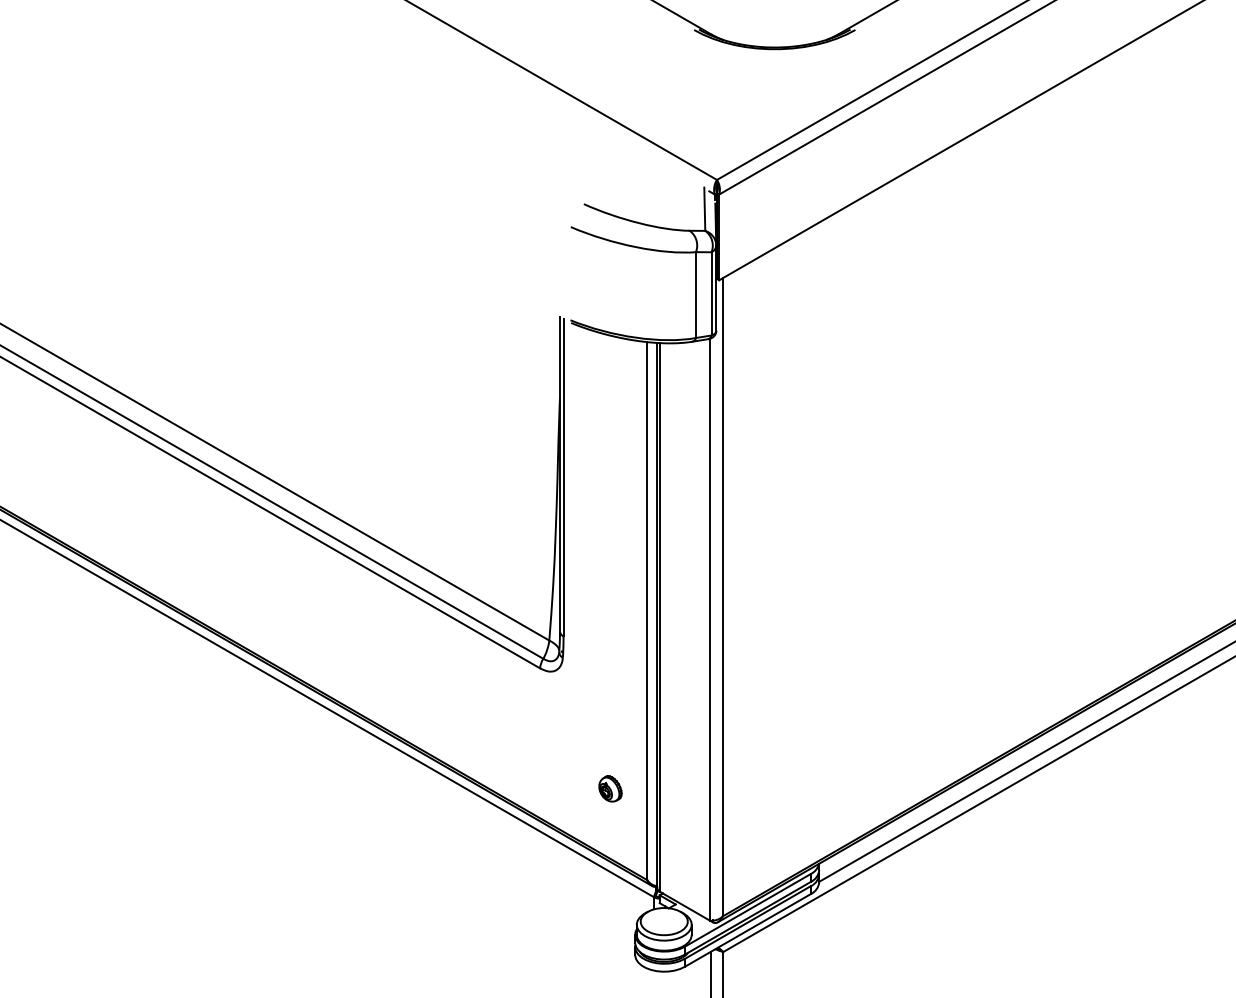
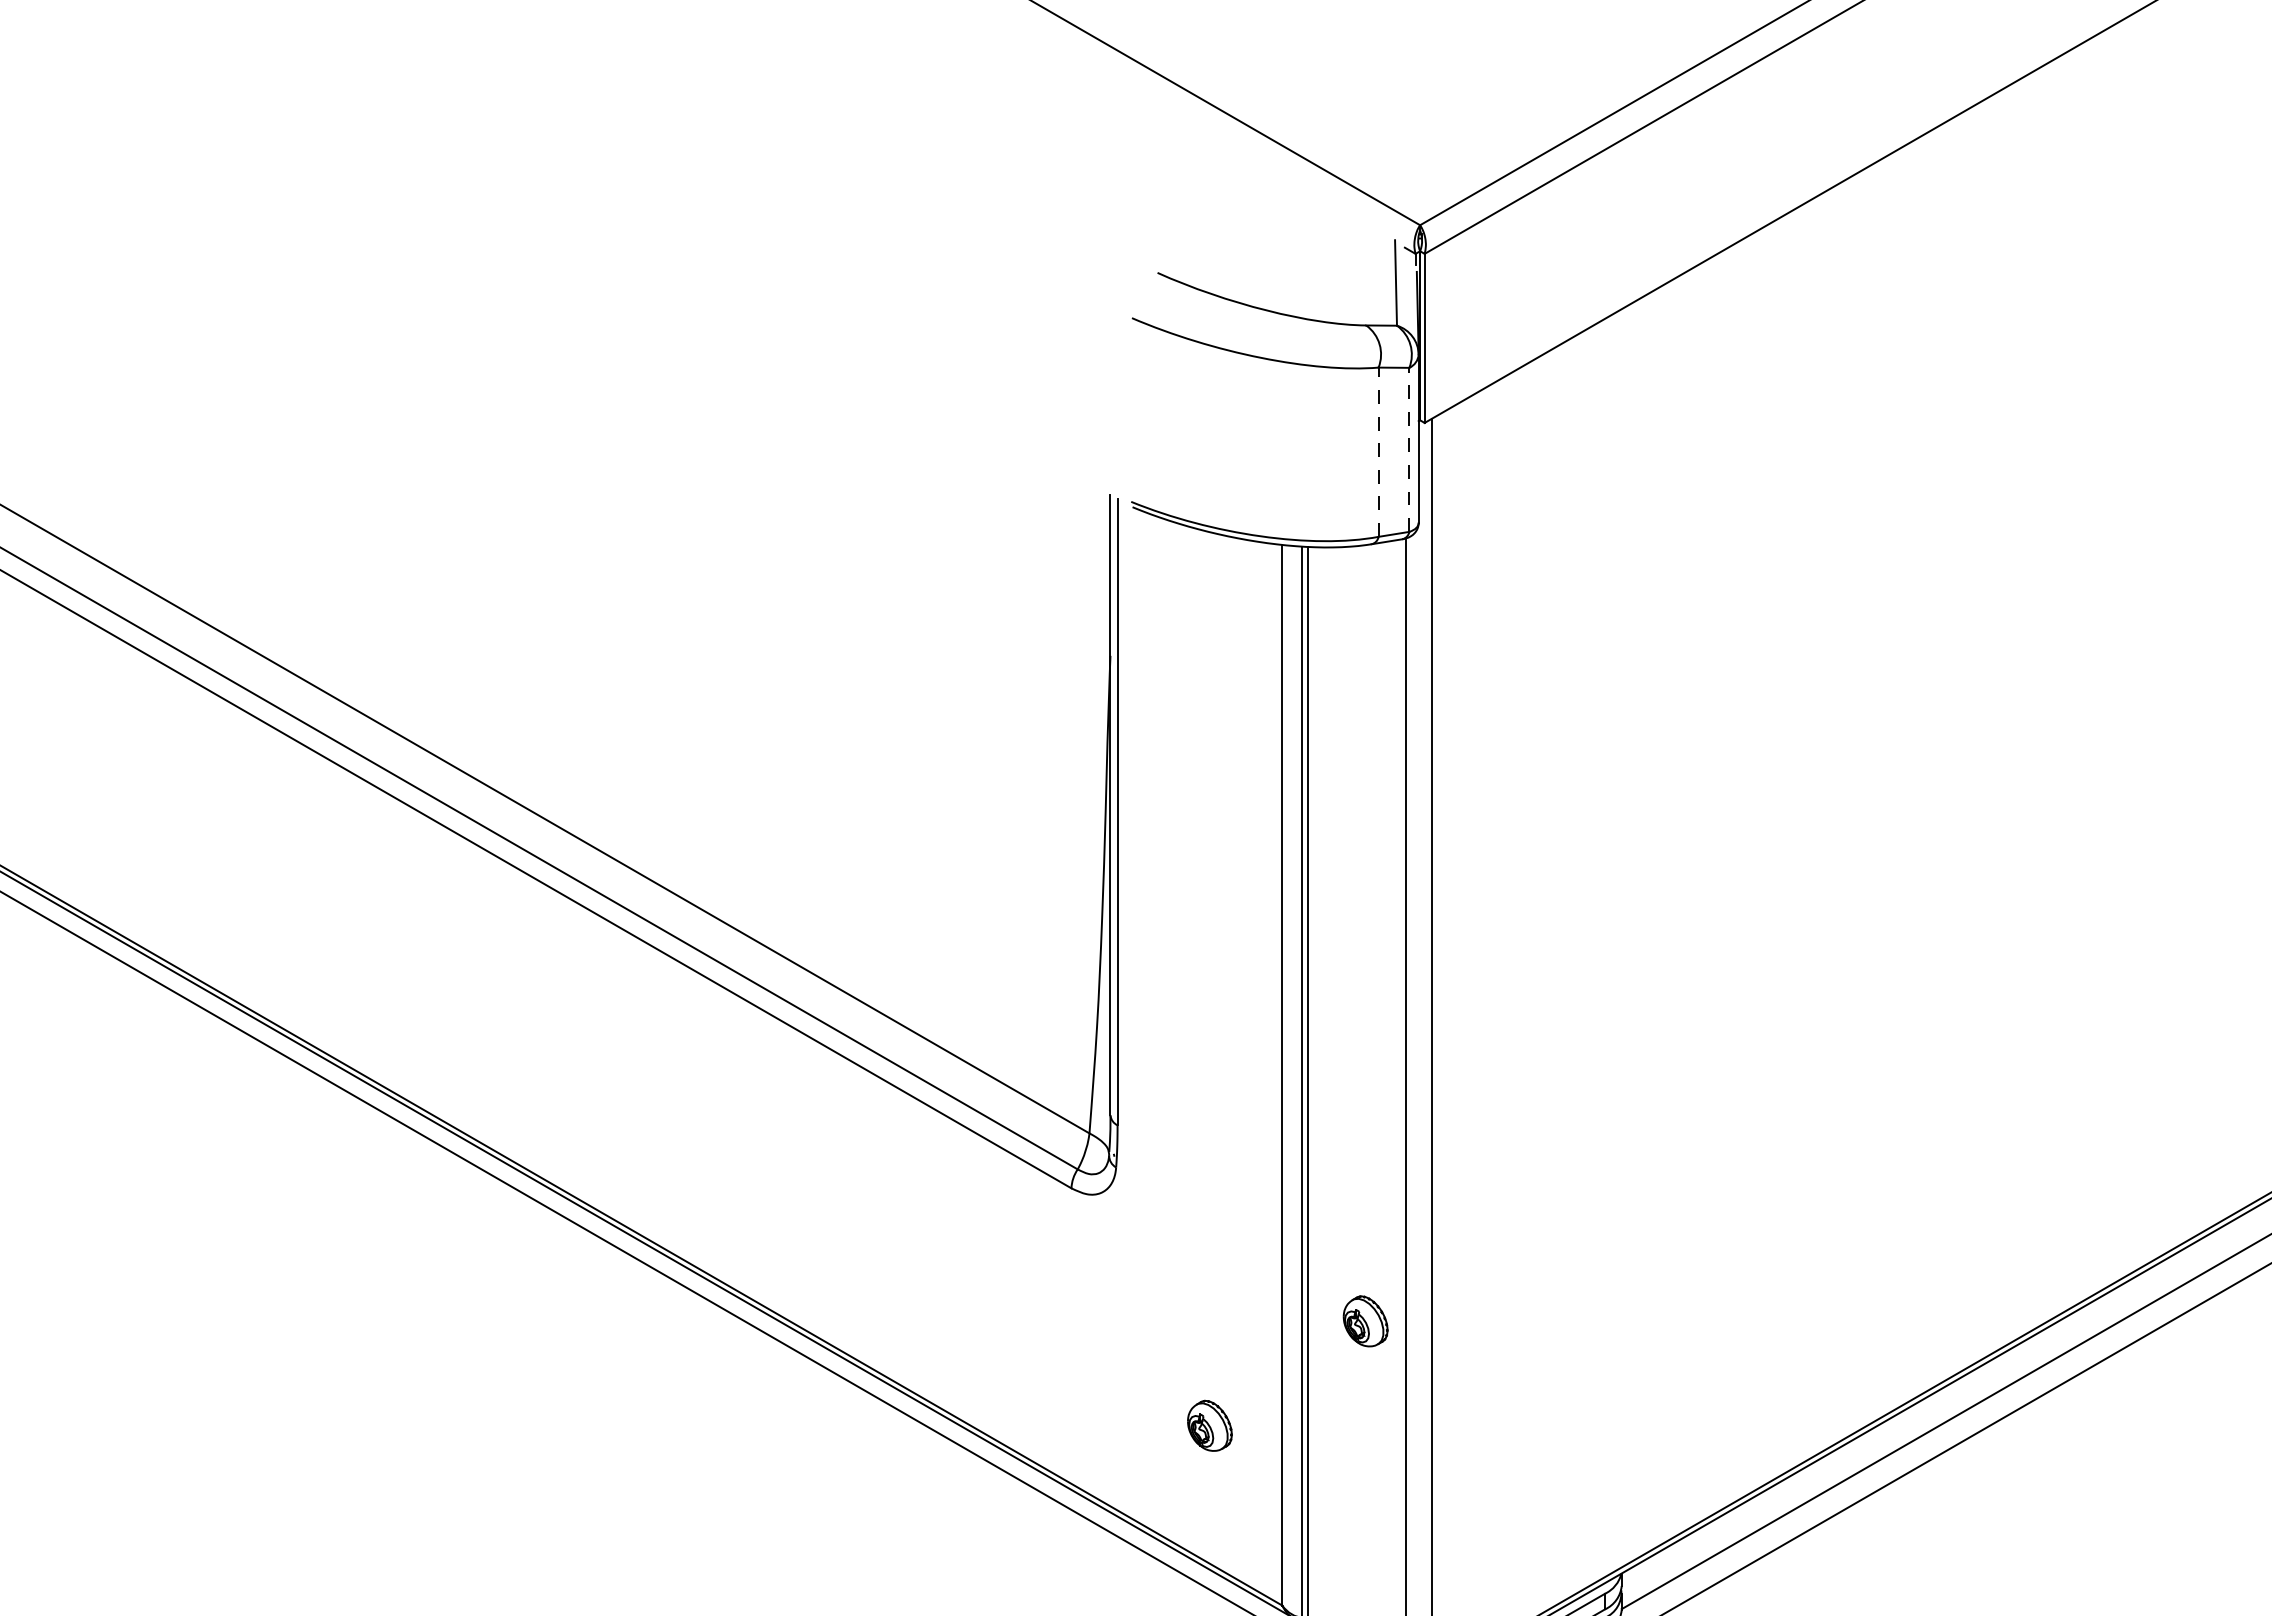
line: (711, 293) -> (1409, 449), solid -> dashed
line: (695, 295) -> (1377, 453), solid -> dashed
part: (689, 735) -> (1365, 1320), added

